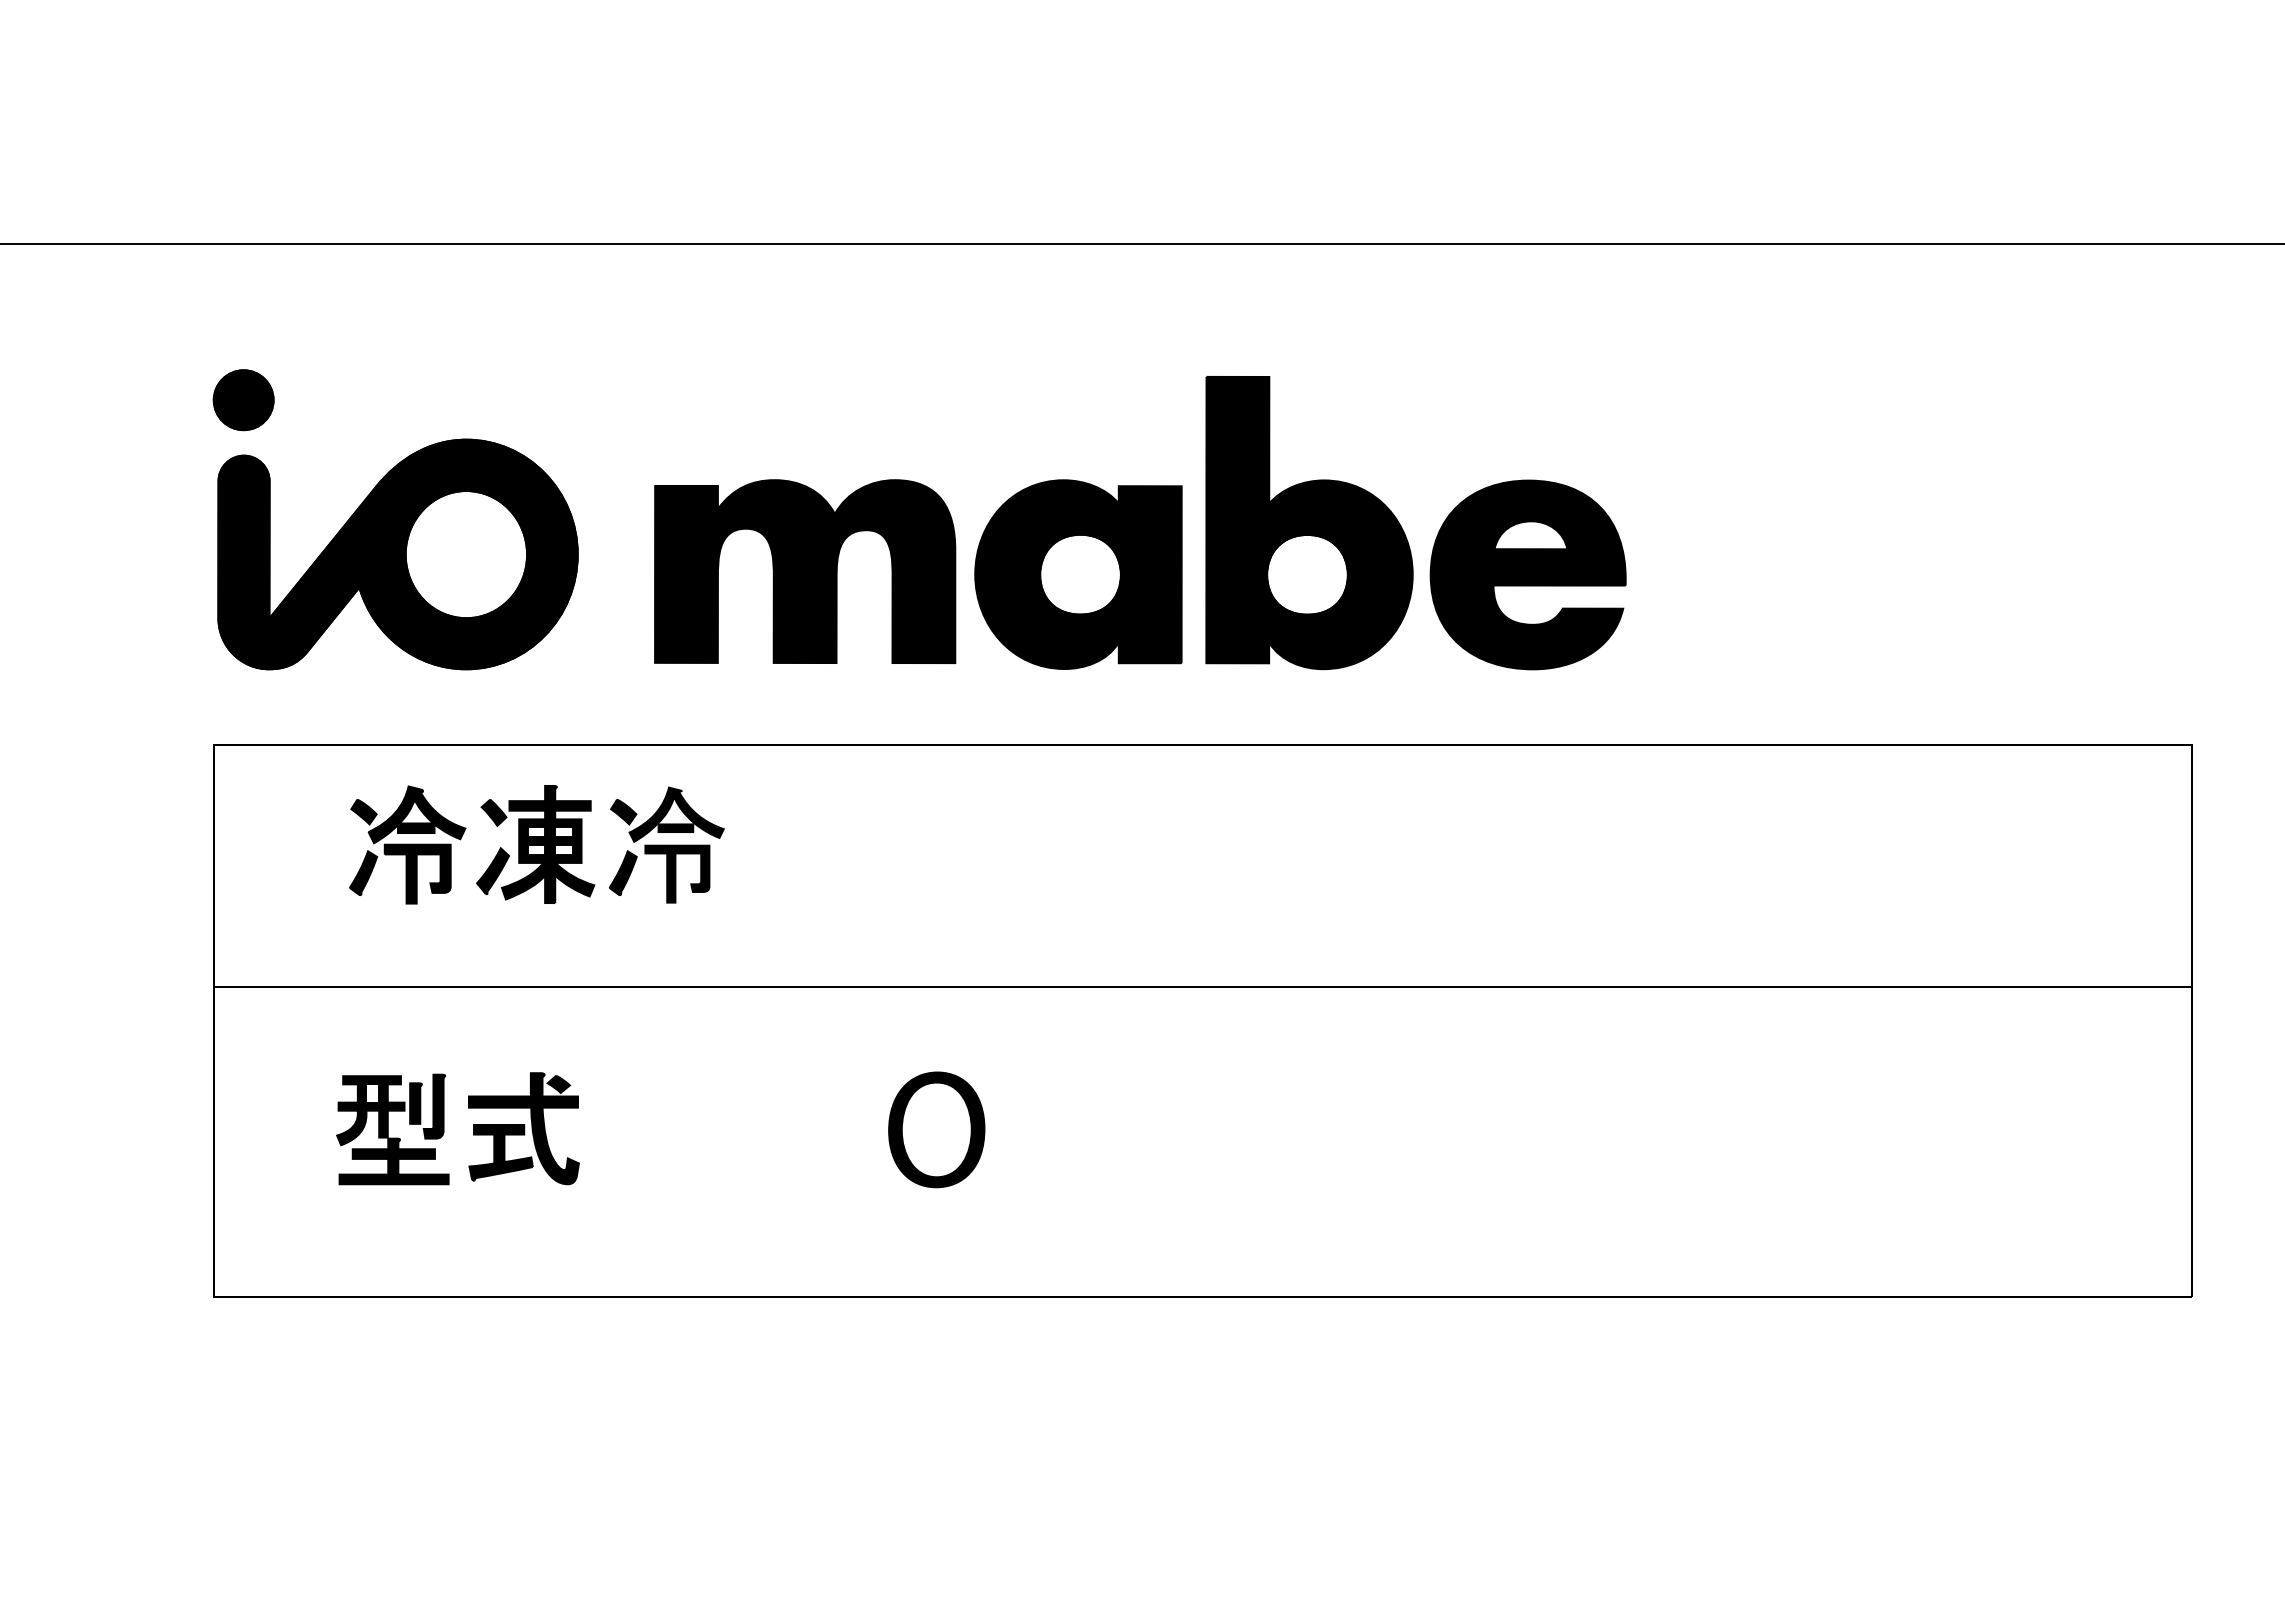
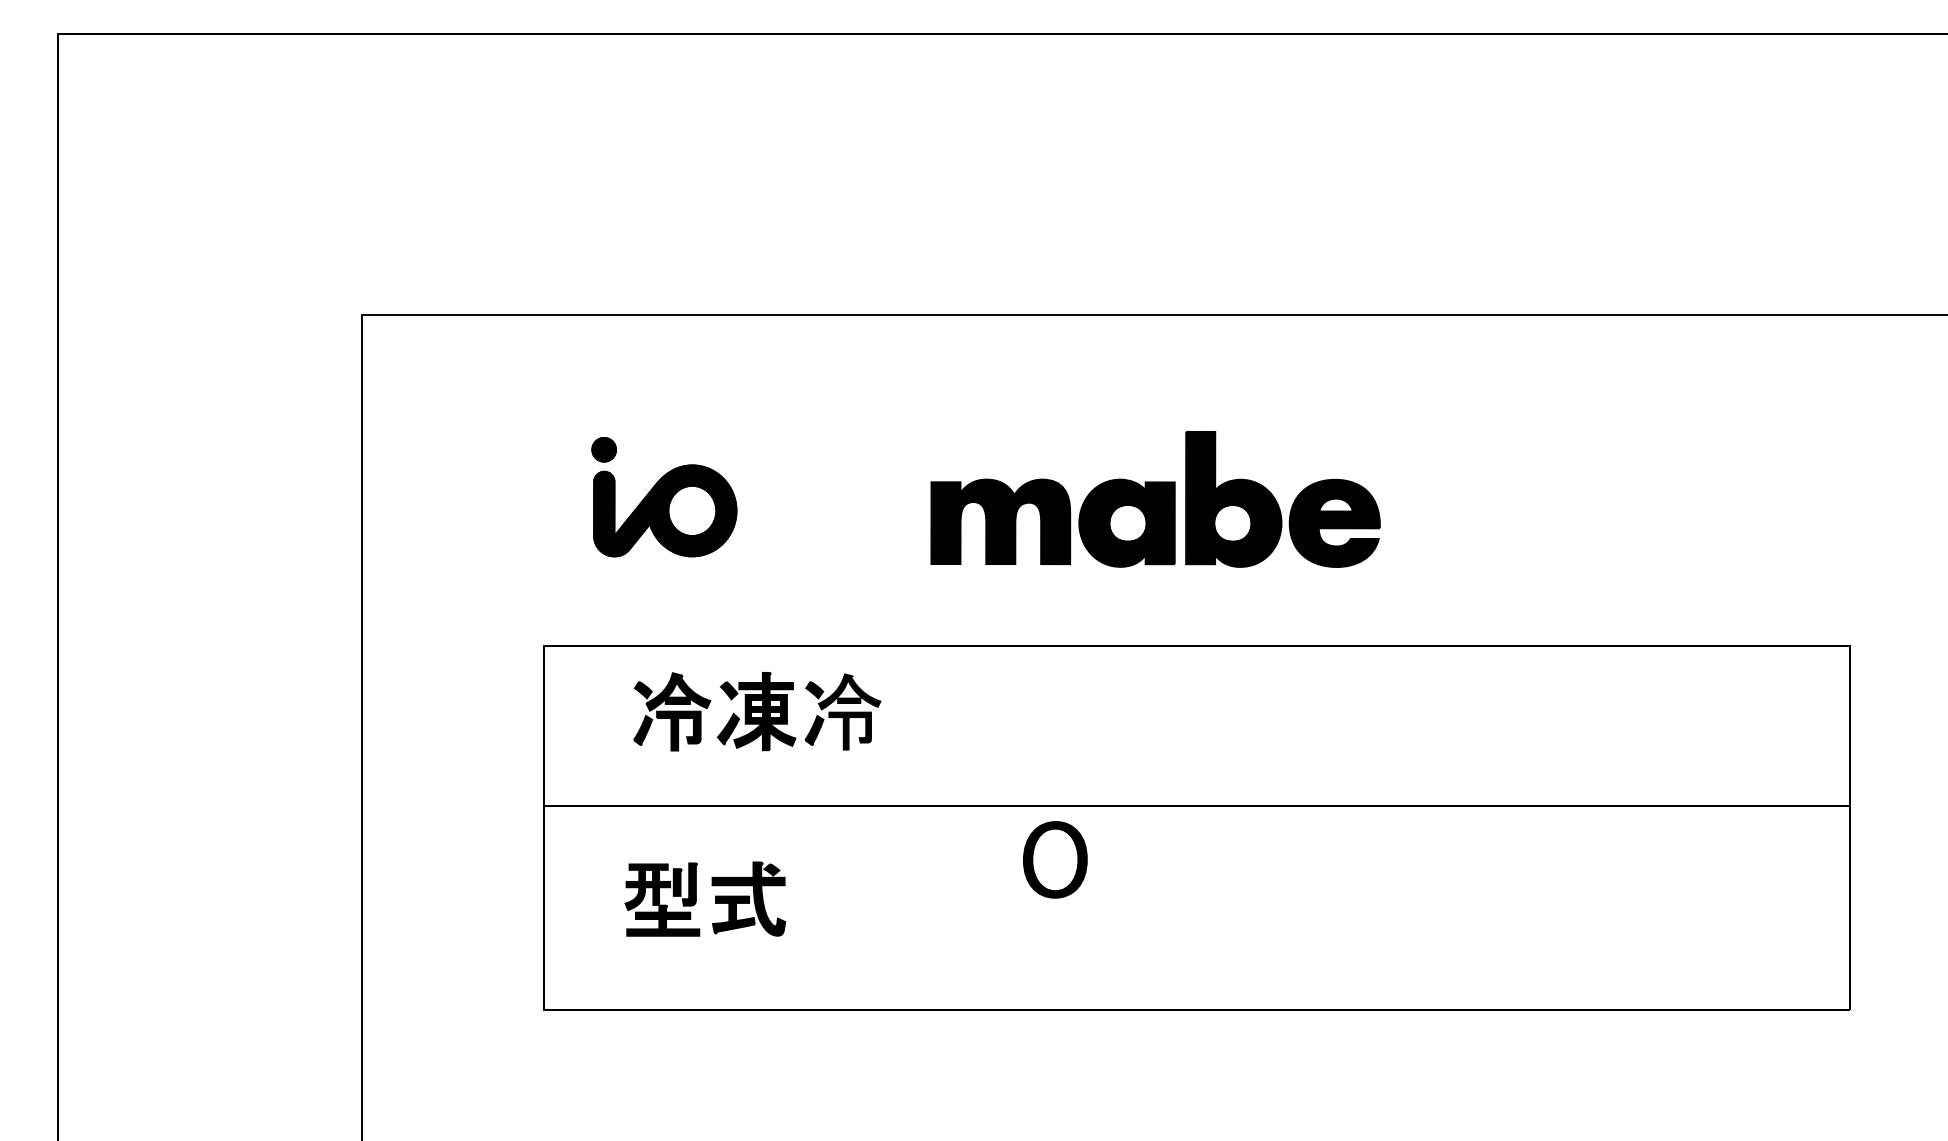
part: (396, 518) -> (664, 496), size x0.6
part: (1140, 523) -> (1155, 499), size x0.7
part: (936, 1129) -> (1055, 859), moved

